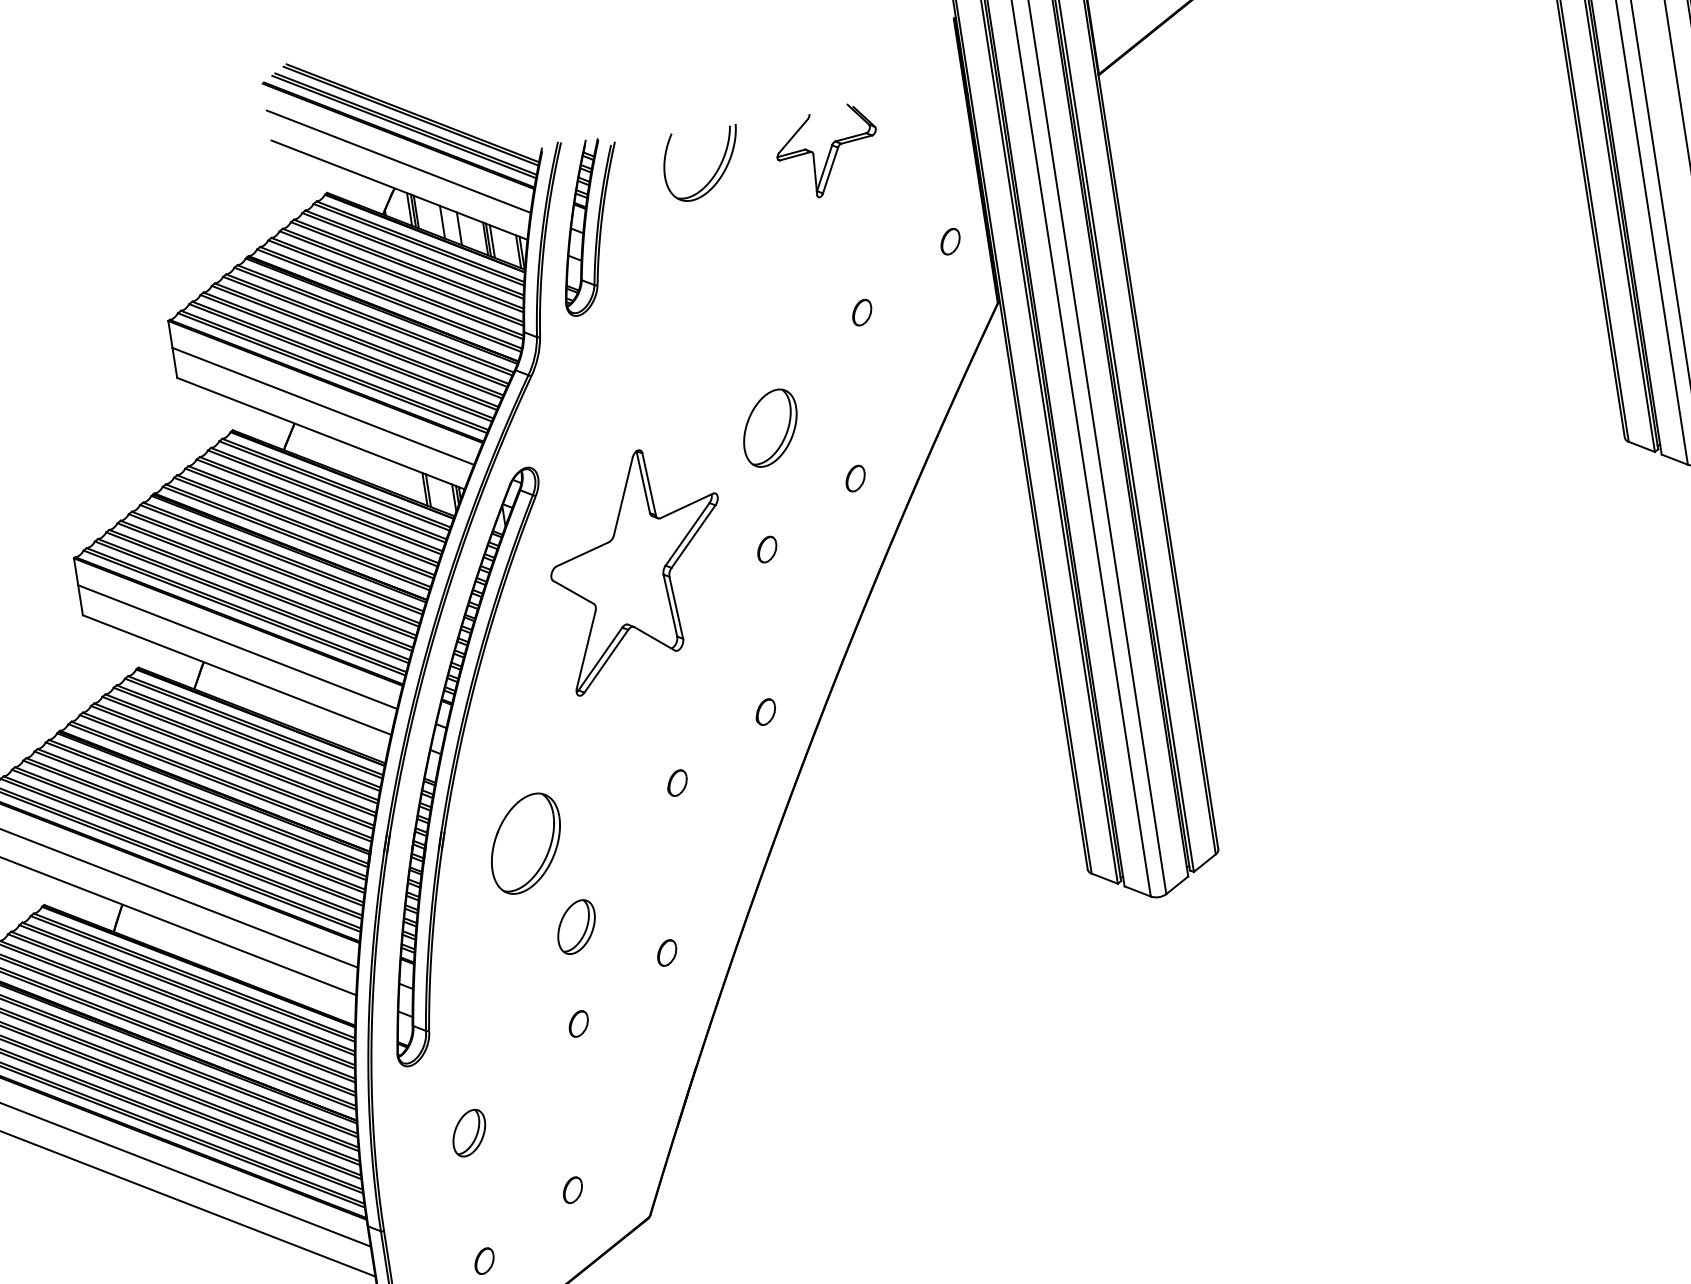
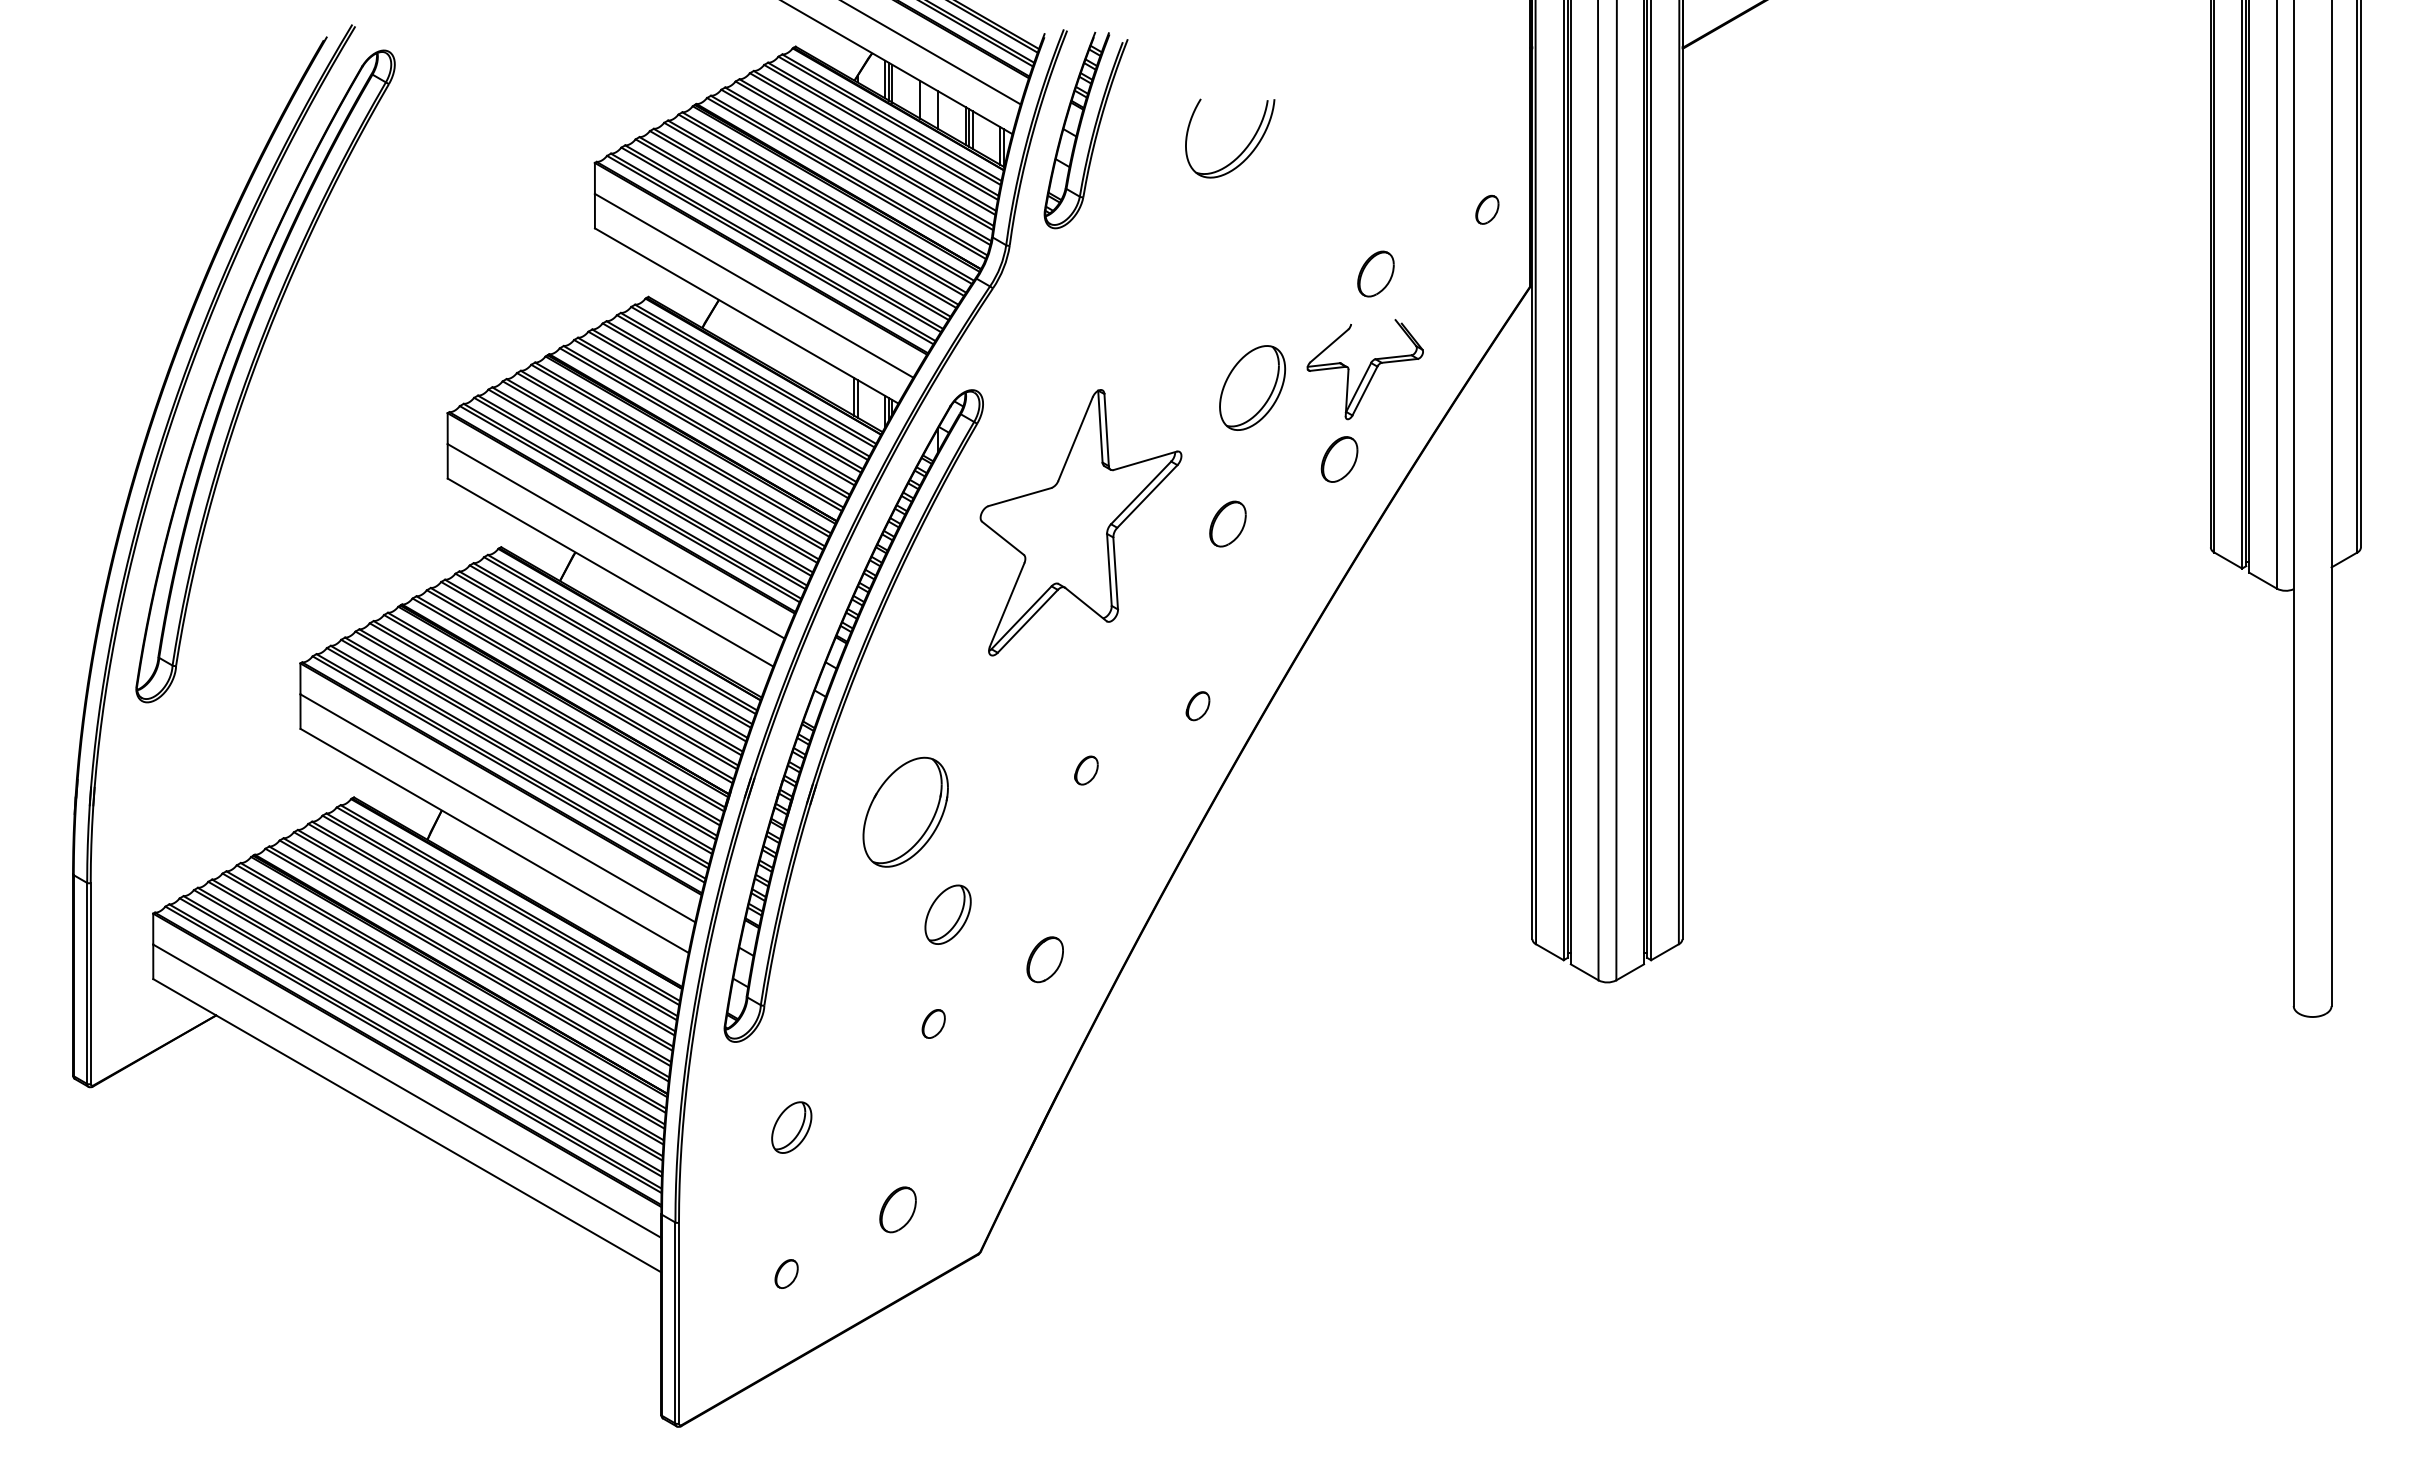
part: (827, 151) -> (1364, 369), moved
part: (716, 170) -> (1244, 148), moved
part: (861, 312) -> (1375, 274), size x1.6
part: (855, 478) -> (1339, 459), size x1.6
part: (766, 549) -> (1227, 523), size x1.6
part: (667, 952) -> (1045, 959), size x1.6
part: (573, 1189) -> (898, 1209), size x1.6

